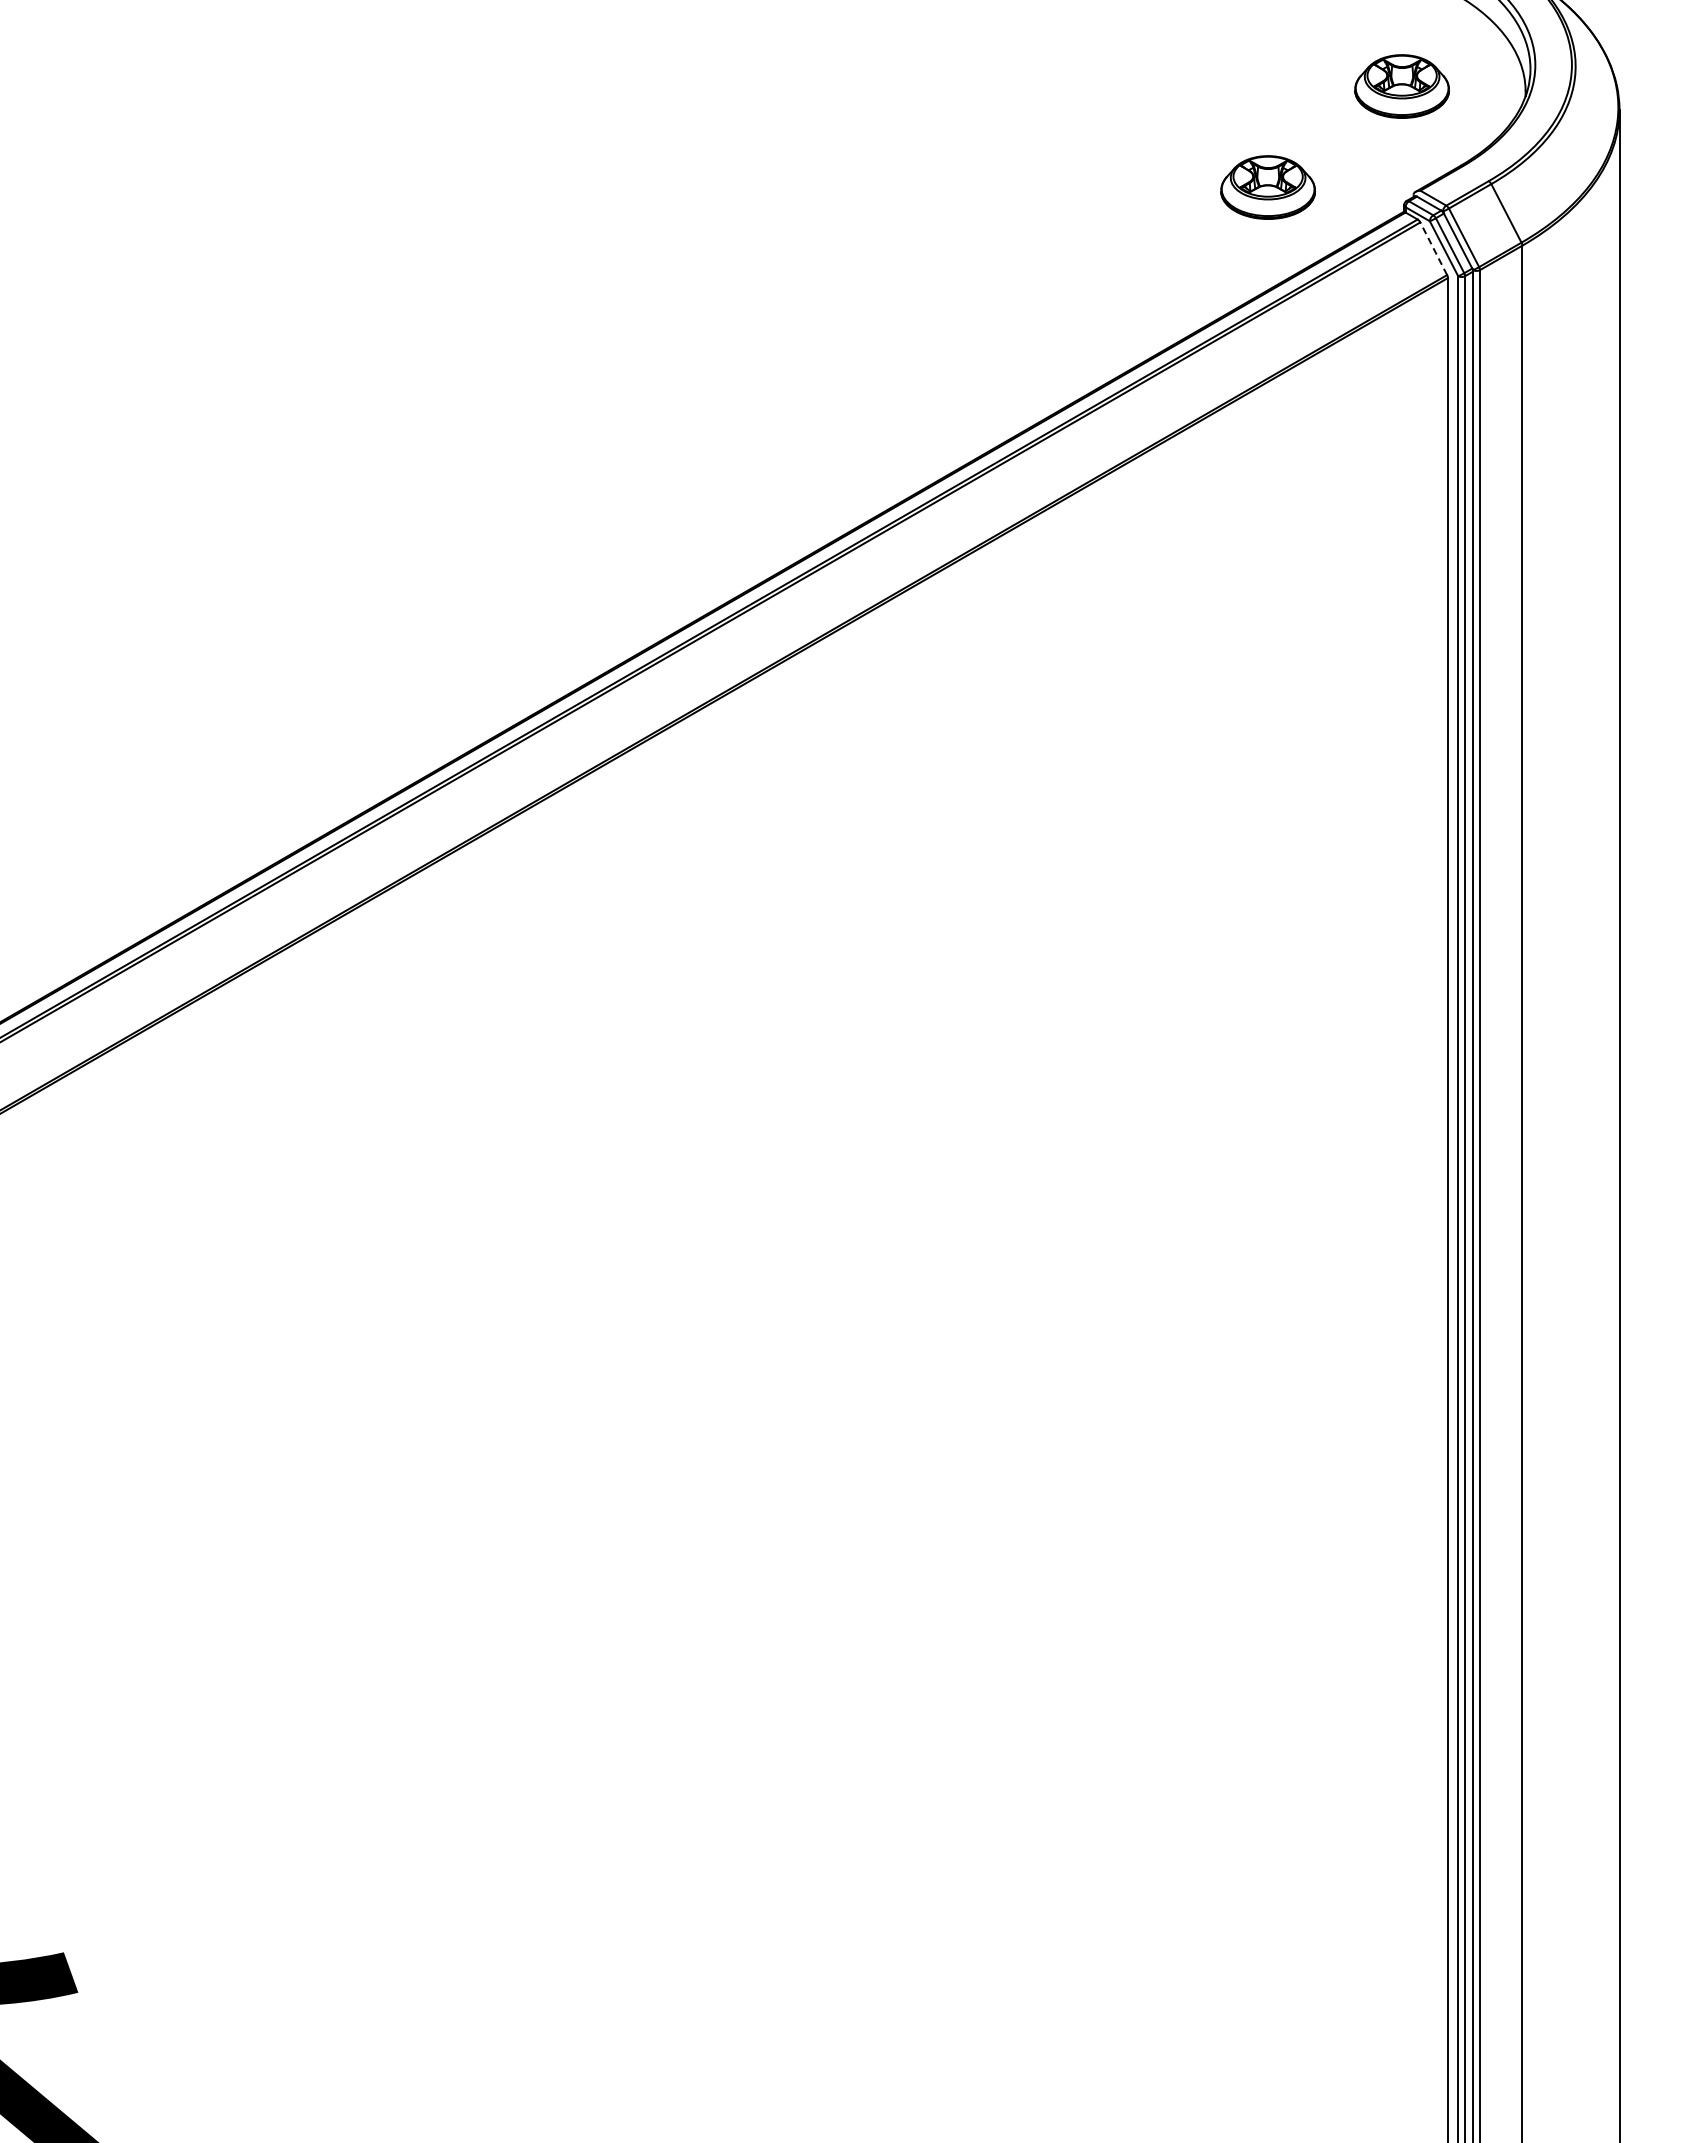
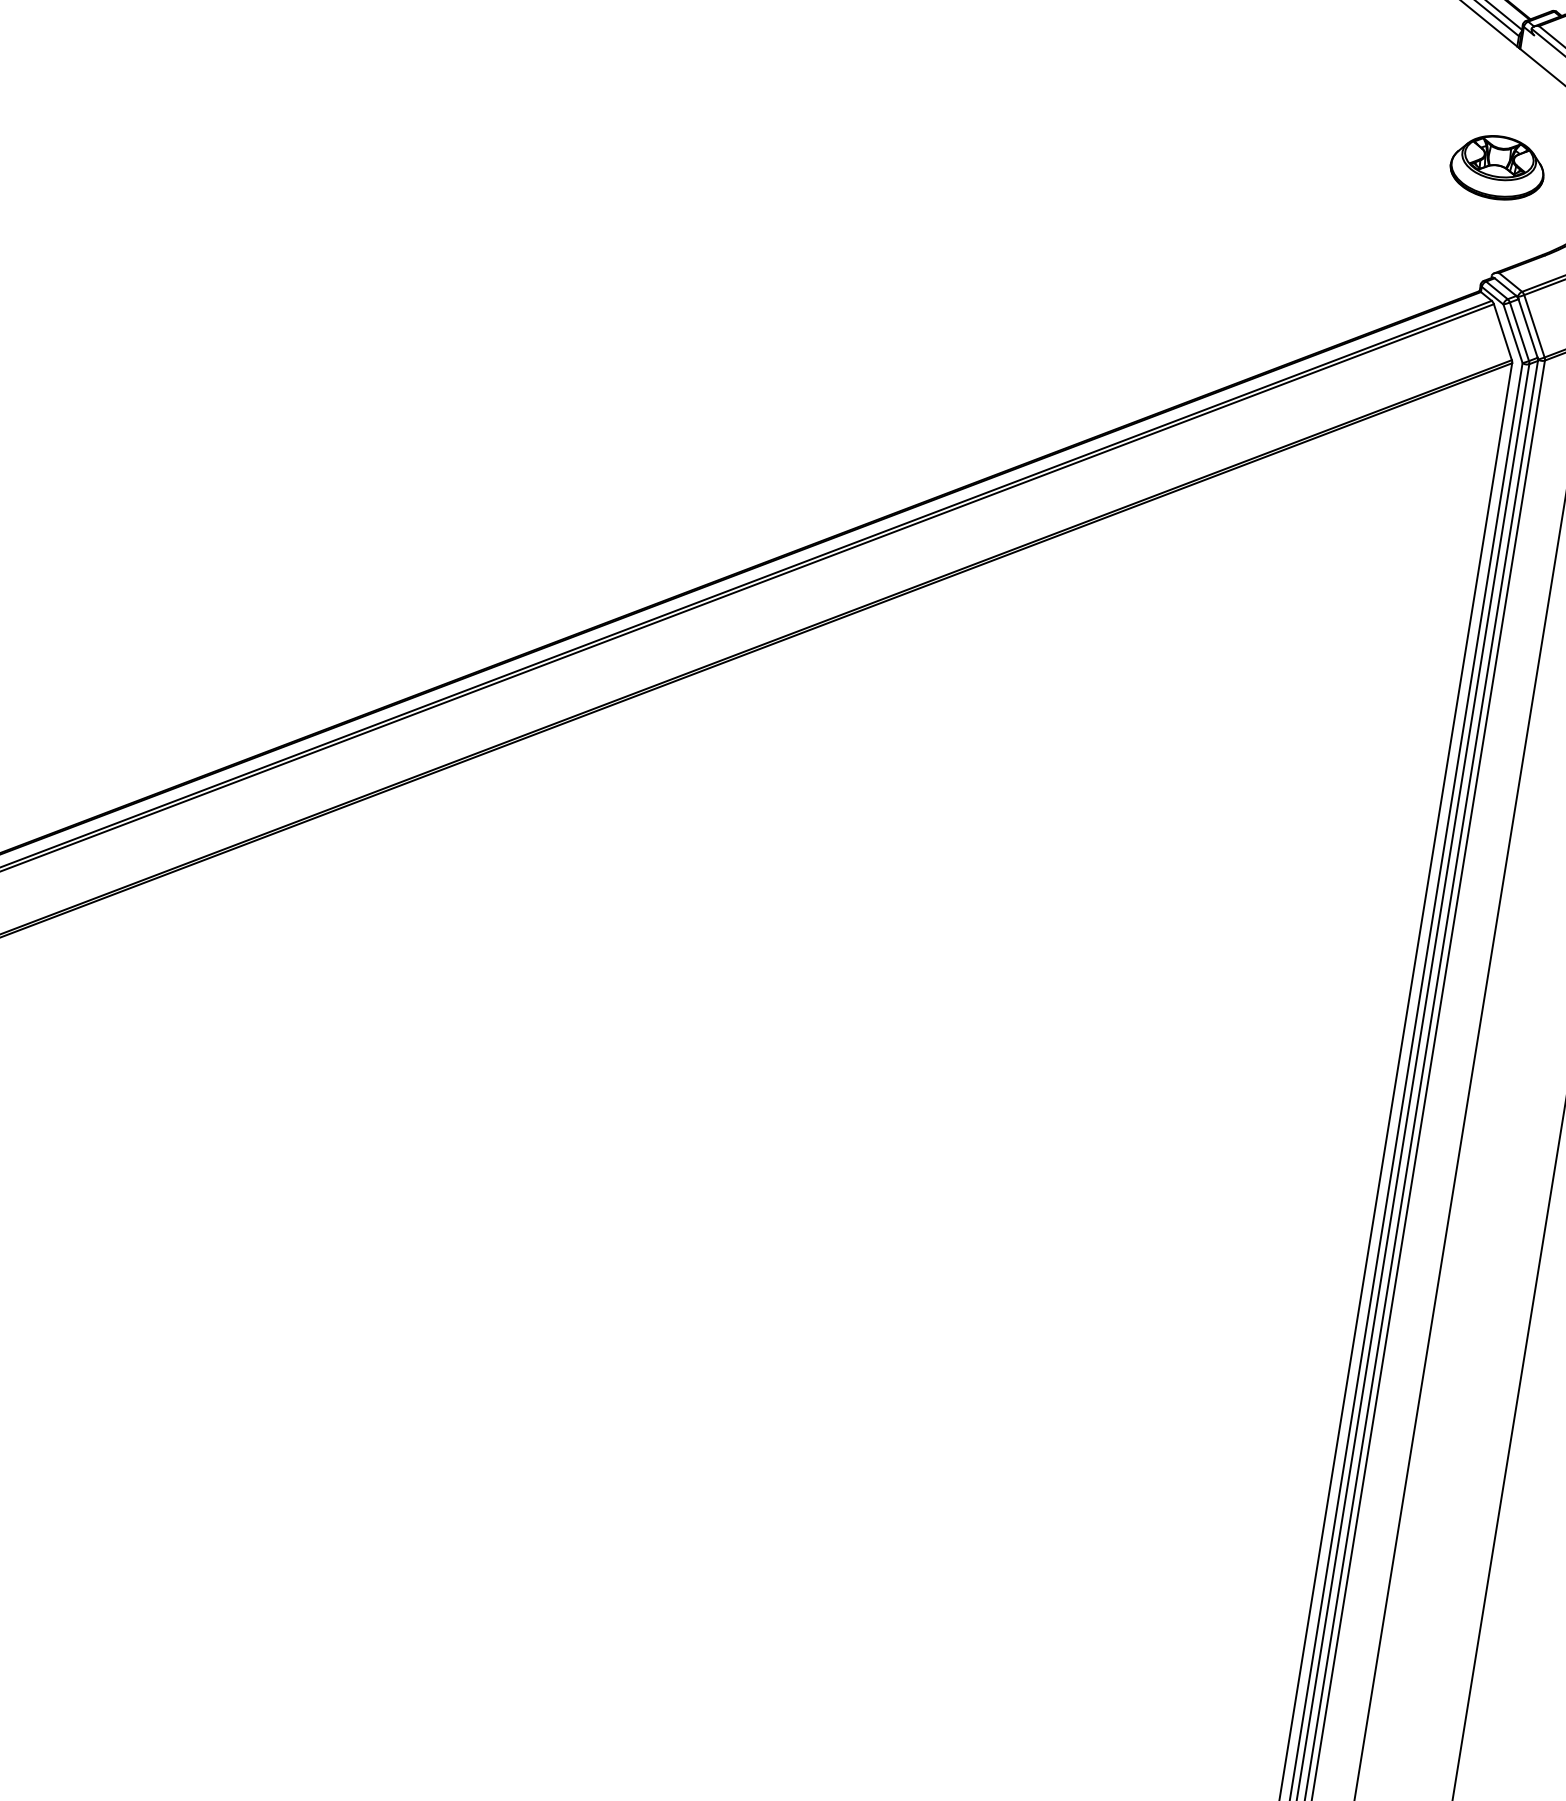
part: (1267, 187) -> (1349, 245), removed
line: (1433, 248) -> (1502, 331), dashed -> solid

